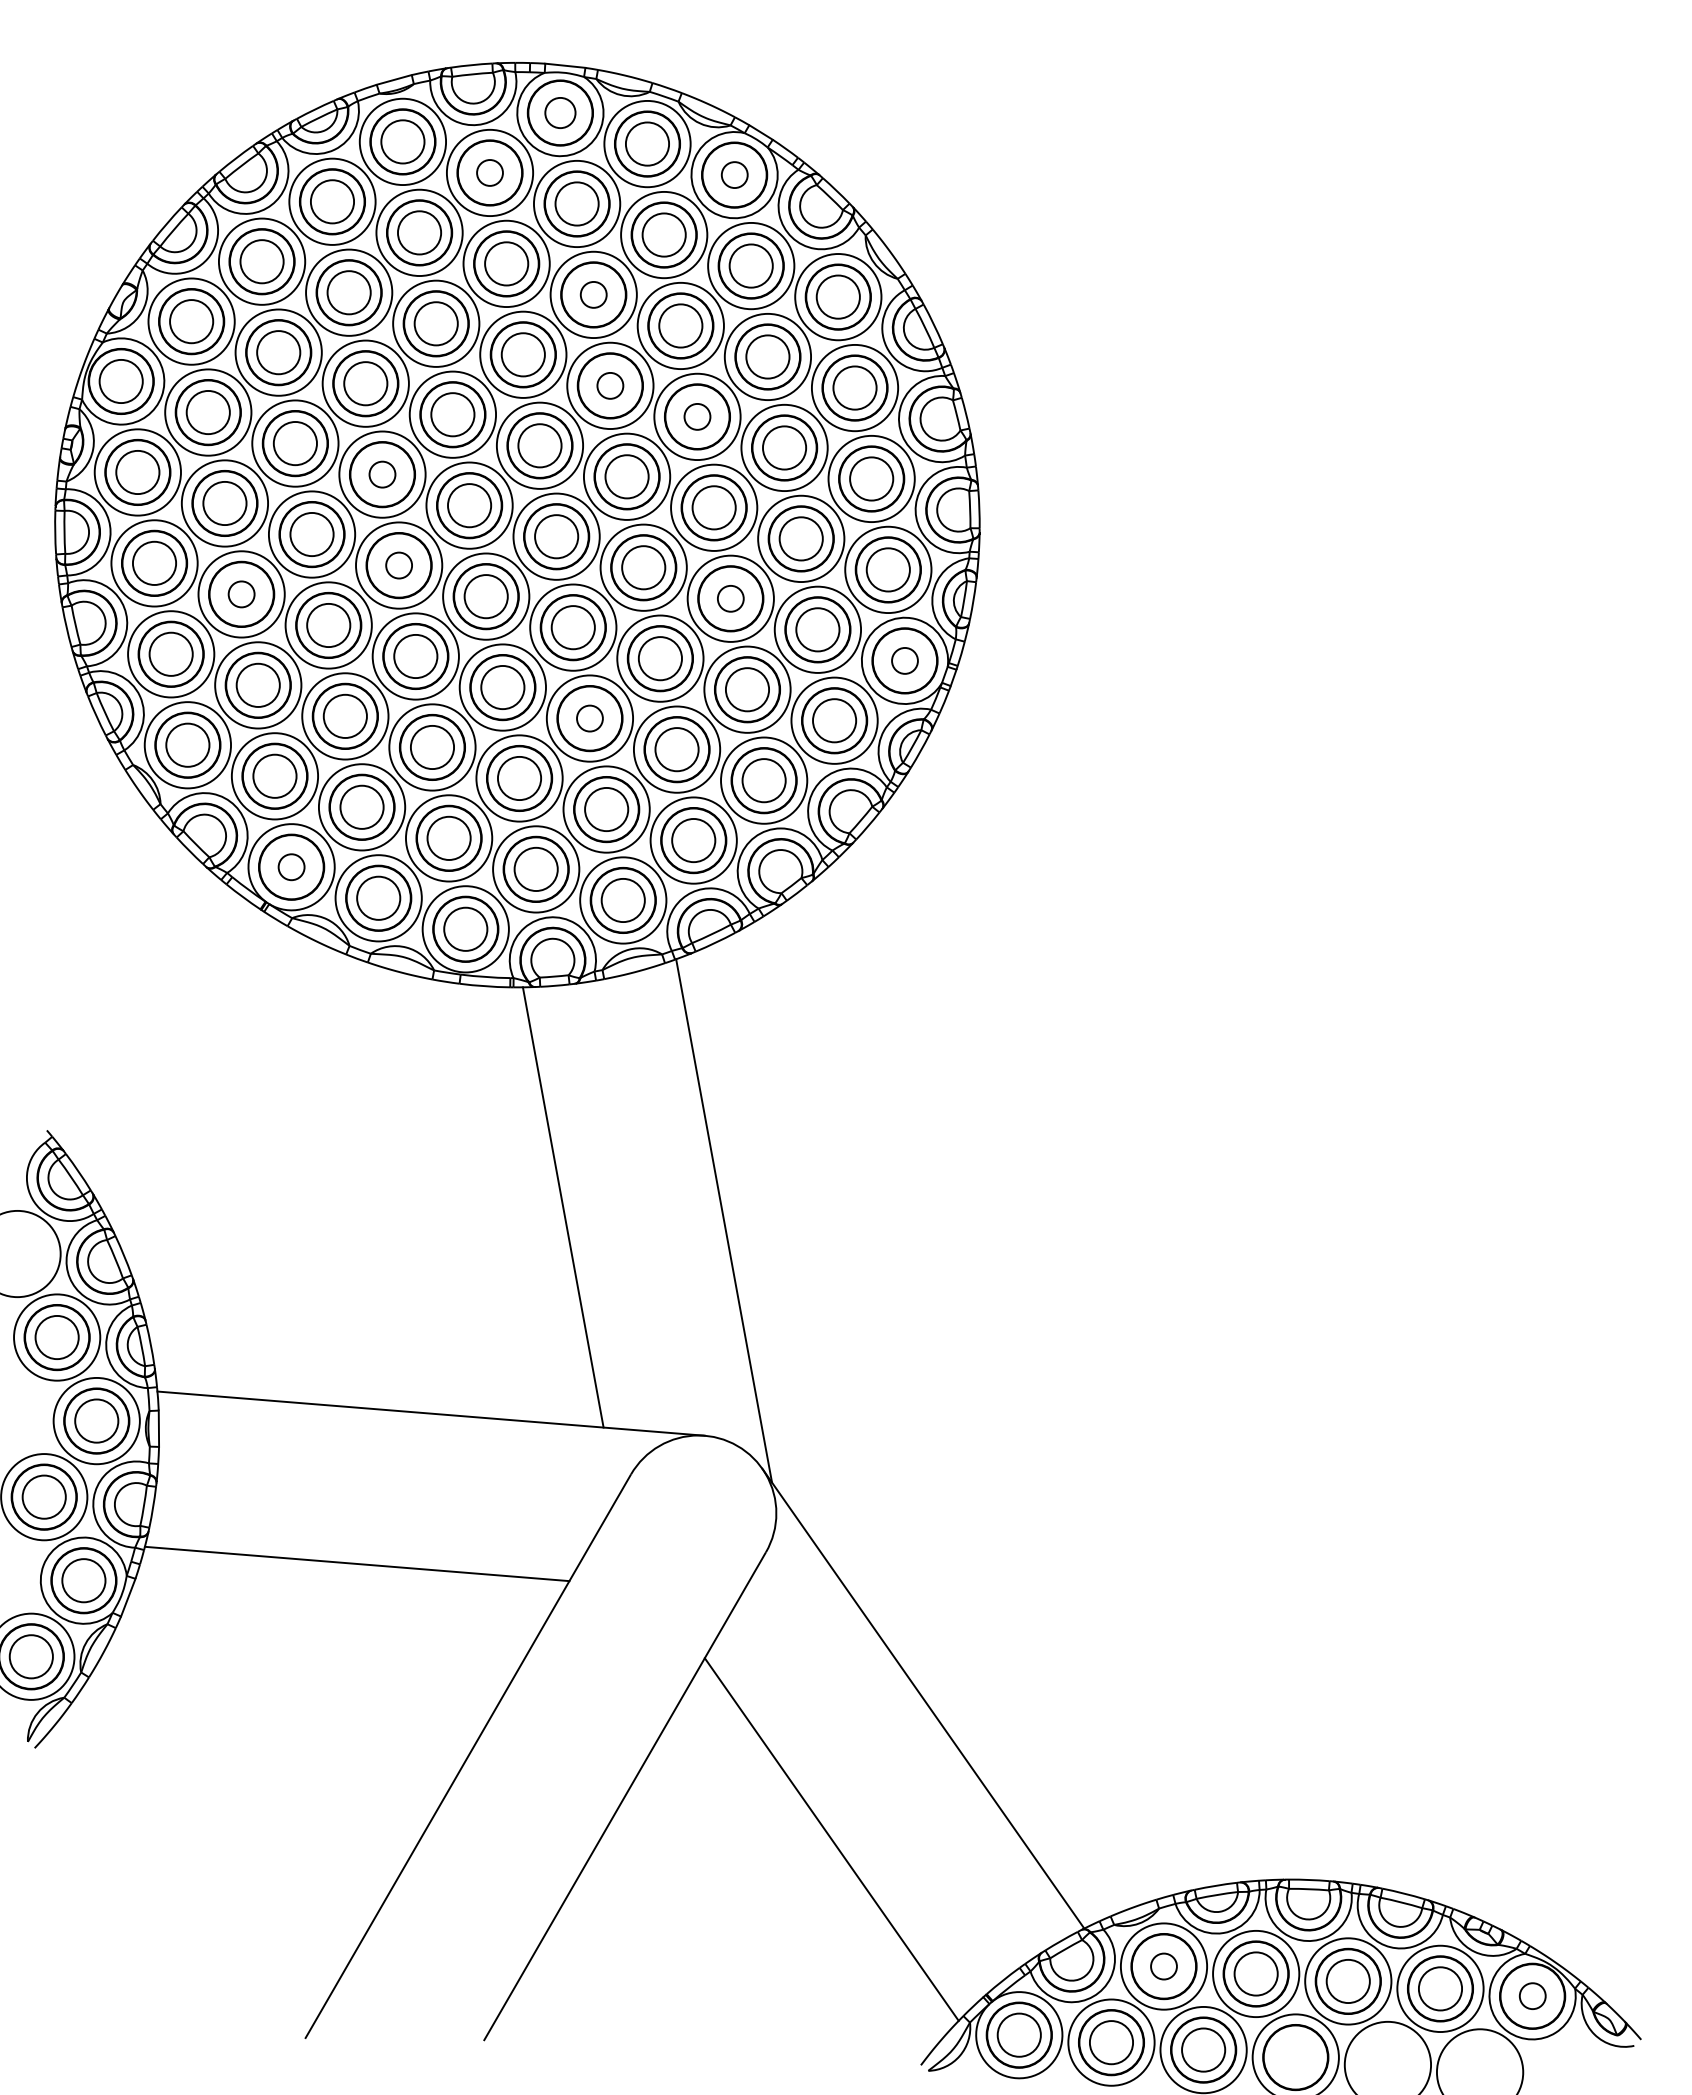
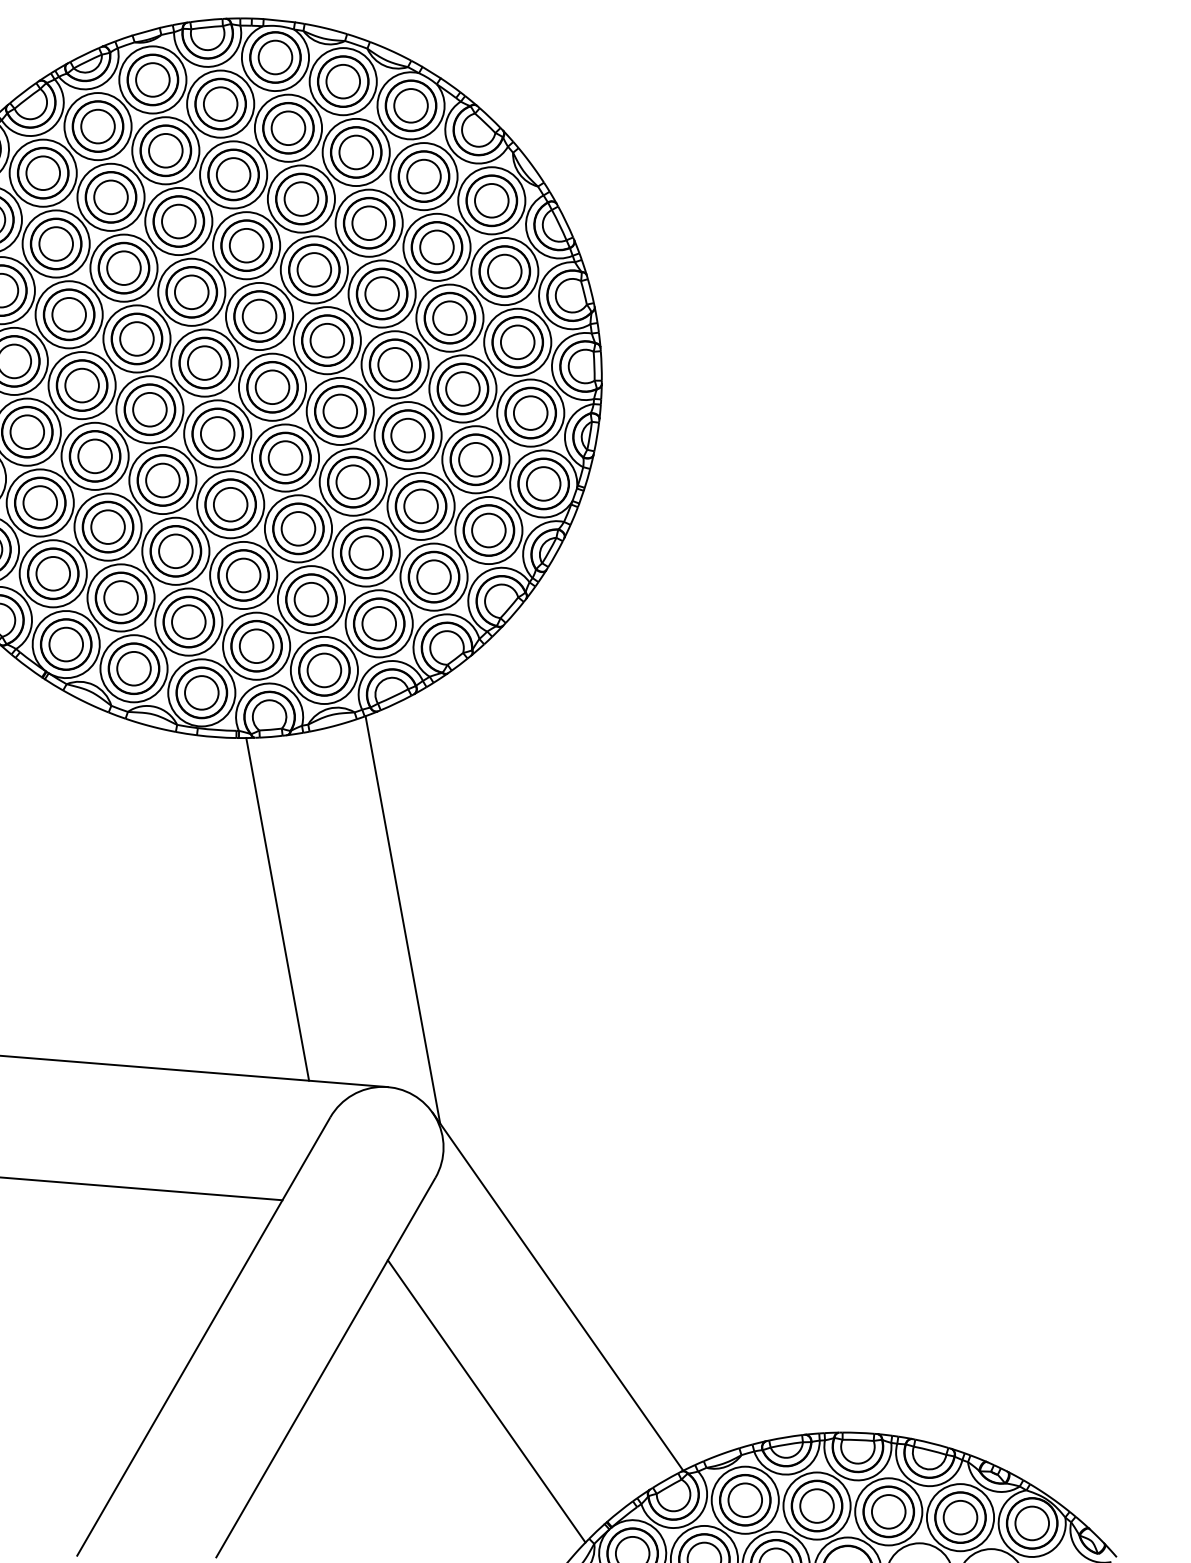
circle: (560, 112) -> (275, 57), size x1.43
circle: (489, 172) -> (220, 103), size x1.67
circle: (734, 174) -> (410, 105), size x1.67
circle: (593, 294) -> (301, 198), size x1.67
circle: (609, 385) -> (313, 269), size x1.67
circle: (697, 416) -> (382, 293), size x1.67
circle: (382, 474) -> (136, 338), size x1.67
circle: (398, 565) -> (149, 409), size x1.67
circle: (241, 594) -> (27, 432), size x1.67
circle: (730, 598) -> (407, 435), size x1.67
circle: (904, 660) -> (543, 483), size x1.67
circle: (589, 718) -> (298, 528), size x1.67
circle: (291, 866) -> (66, 643), size x1.67
circle: (1163, 1966) -> (744, 1500), size x1.67
circle: (1532, 1995) -> (1032, 1522), size x1.67

